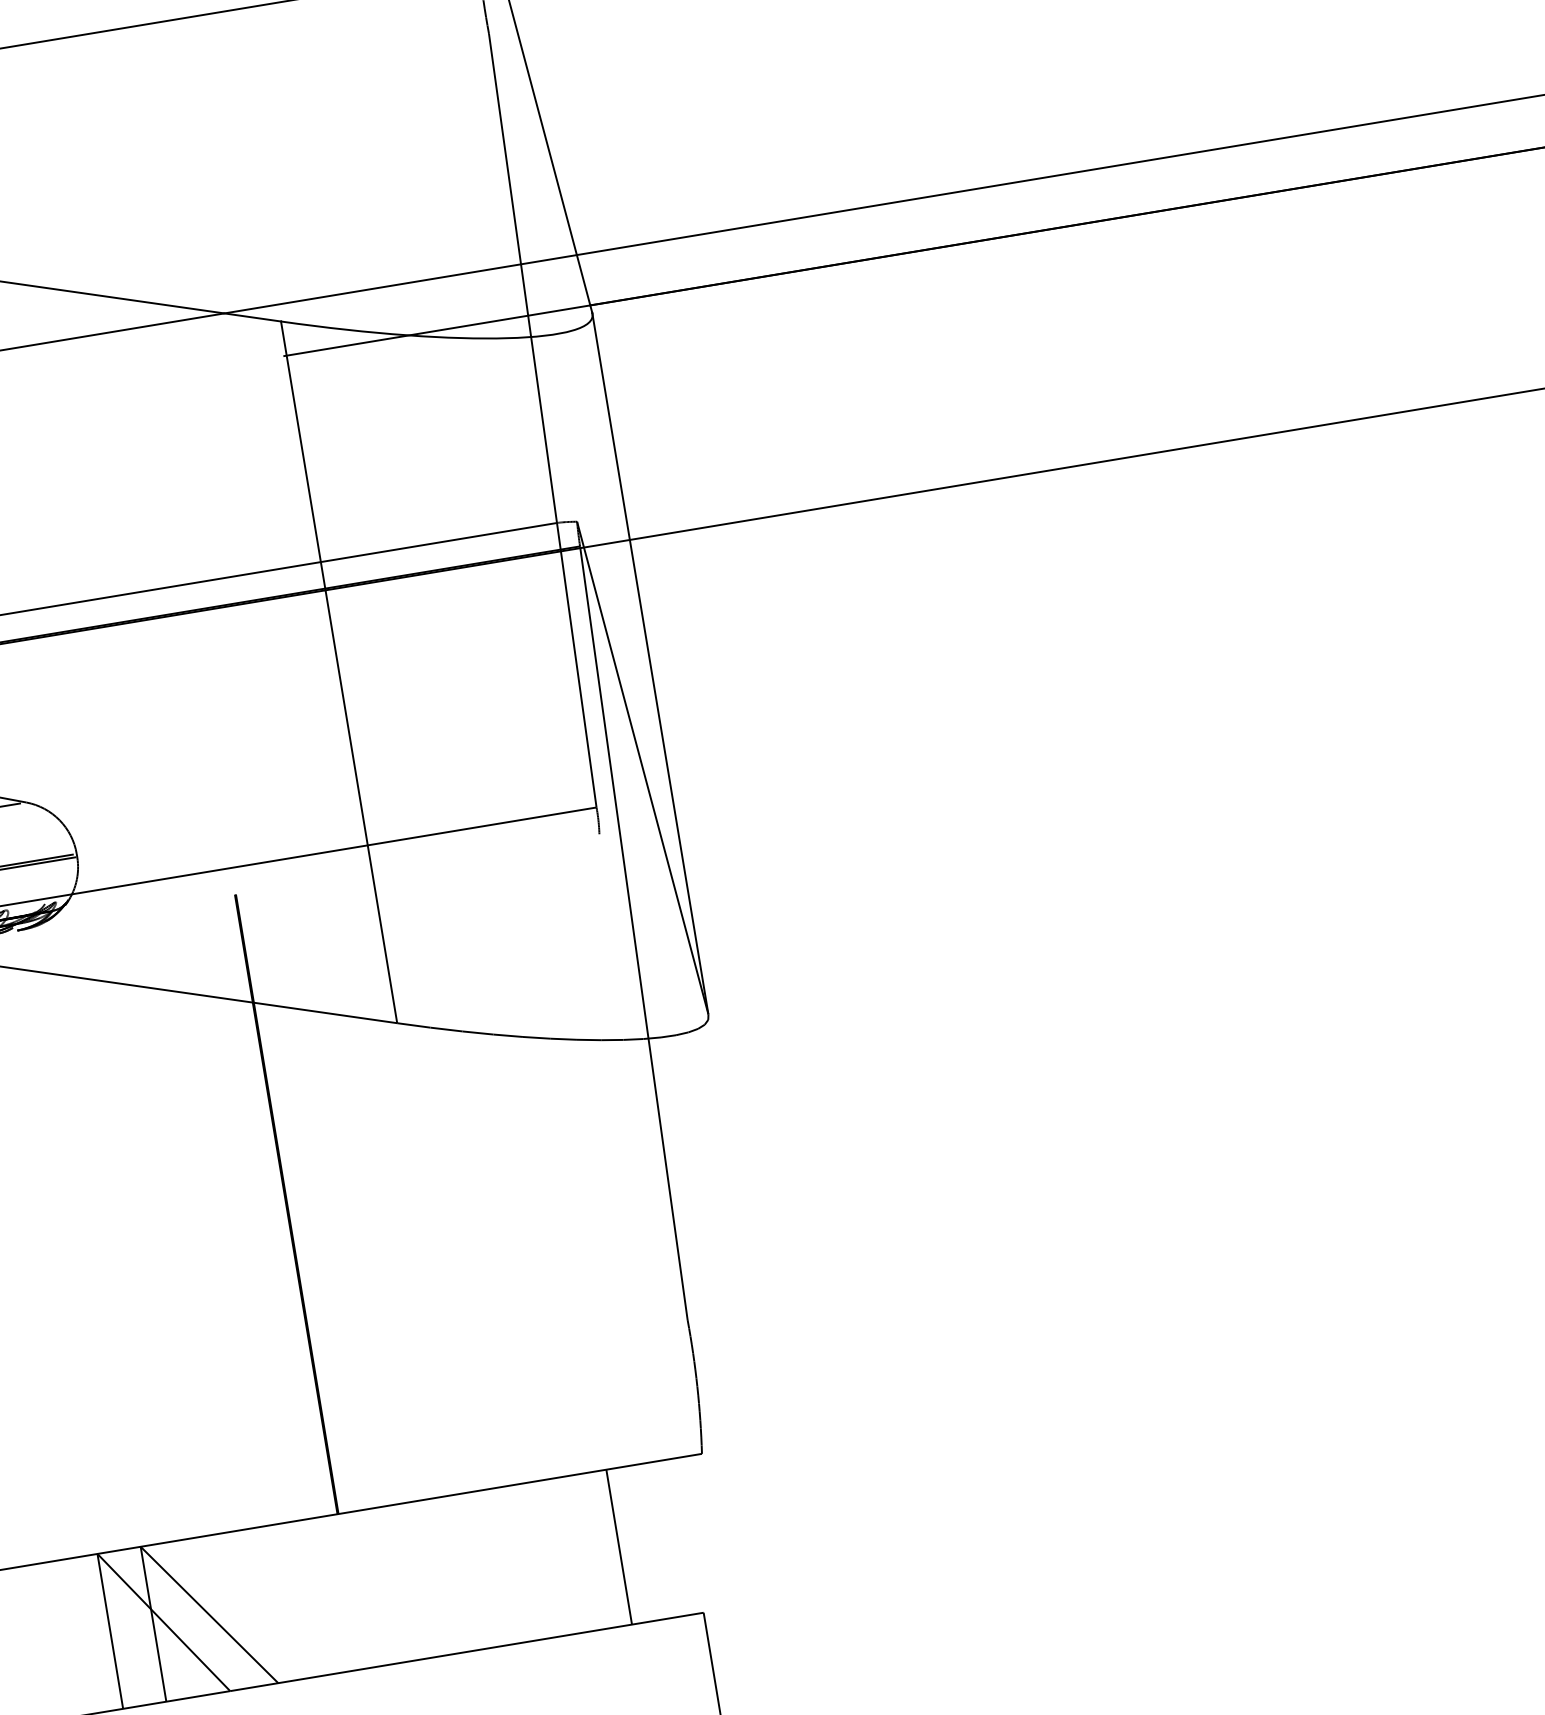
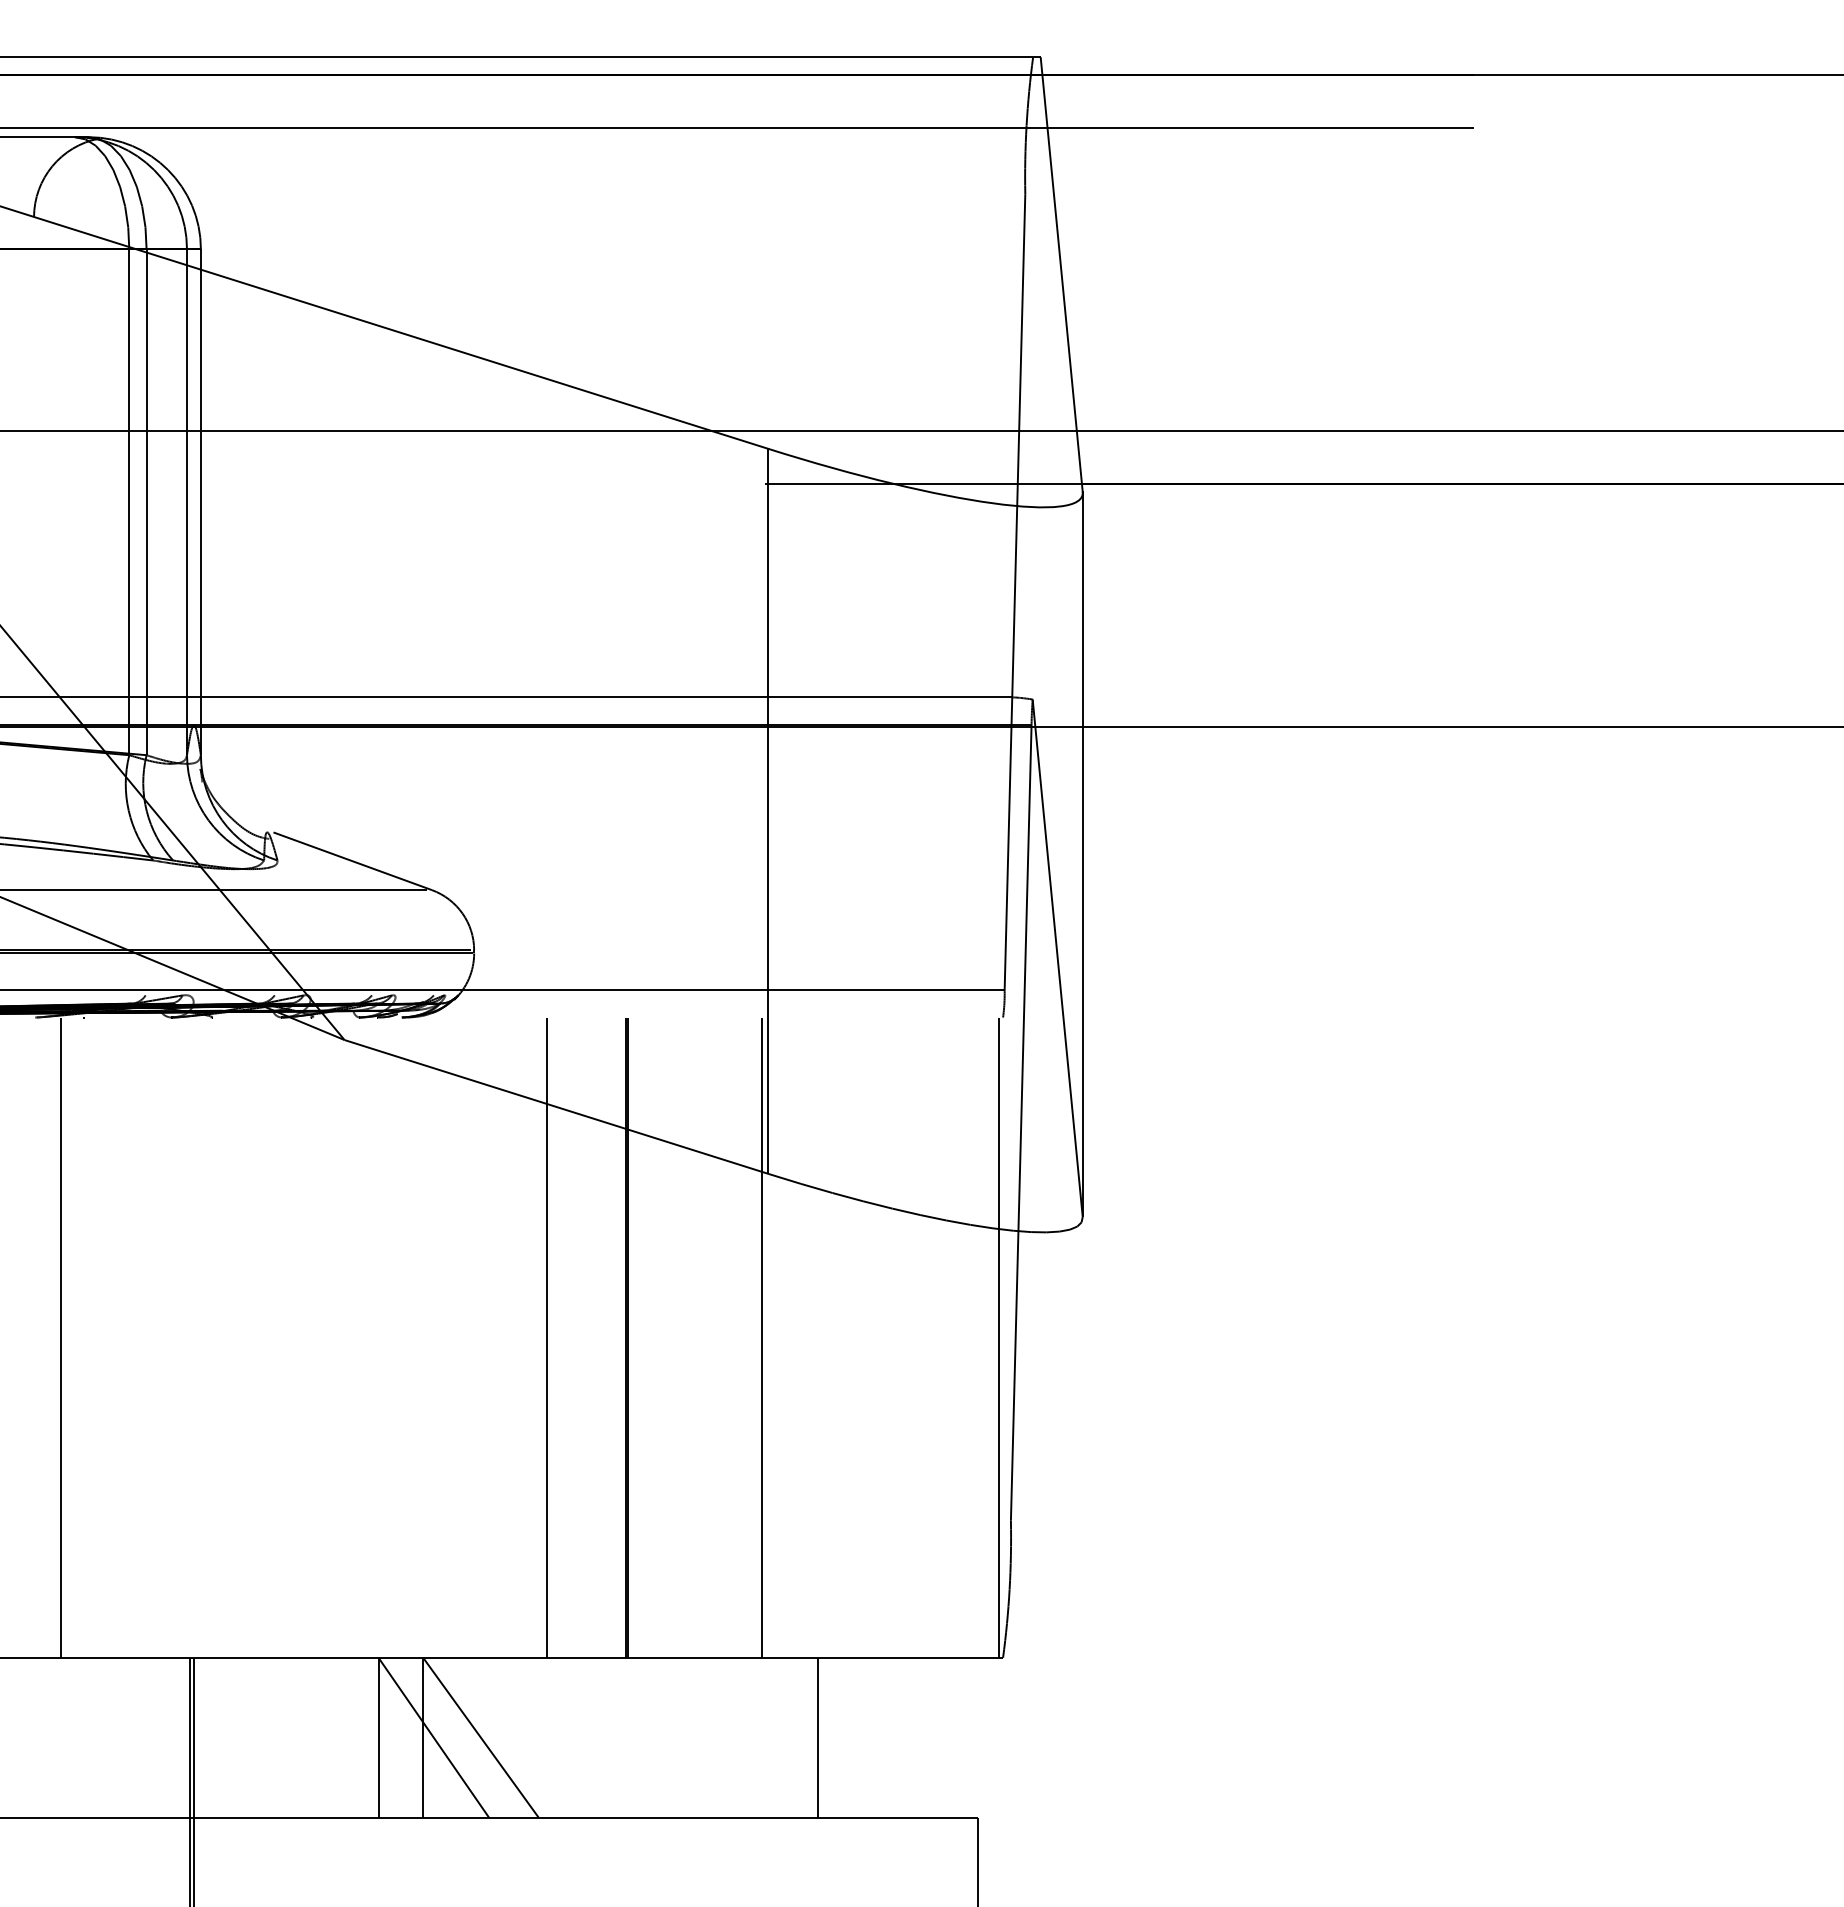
line: (646, 1144) -> (998, 1337), added
line: (417, 1182) -> (762, 1337), added
line: (208, 1217) -> (546, 1337), added
line: (619, 1546) -> (818, 1737), moved

